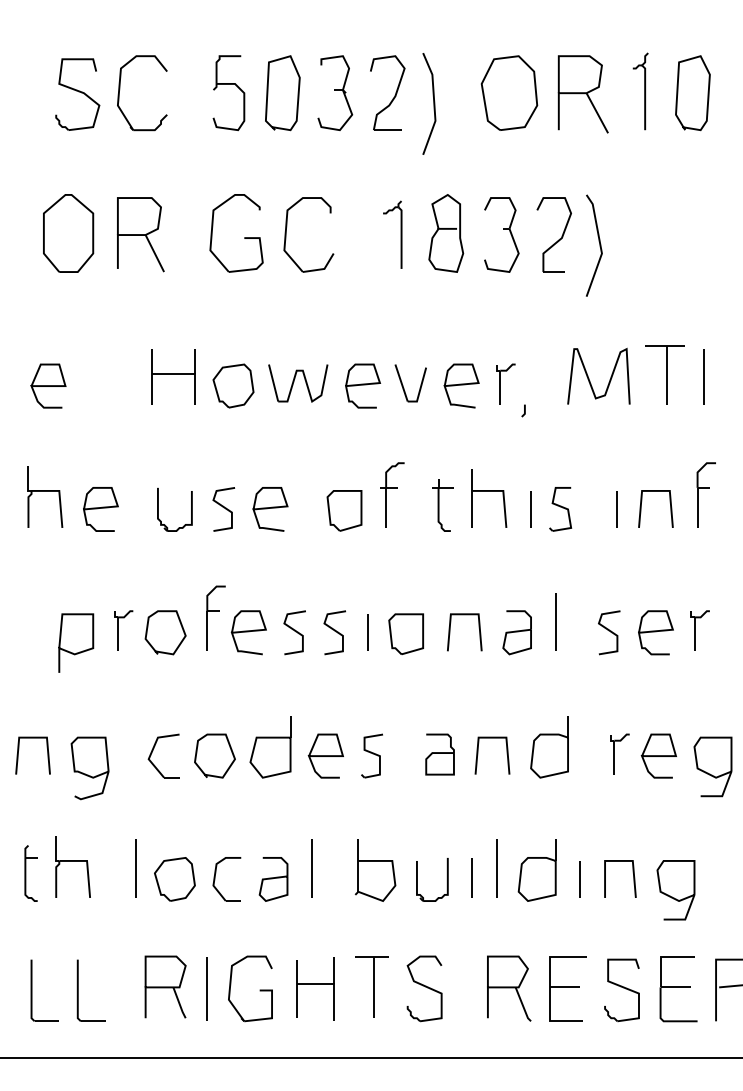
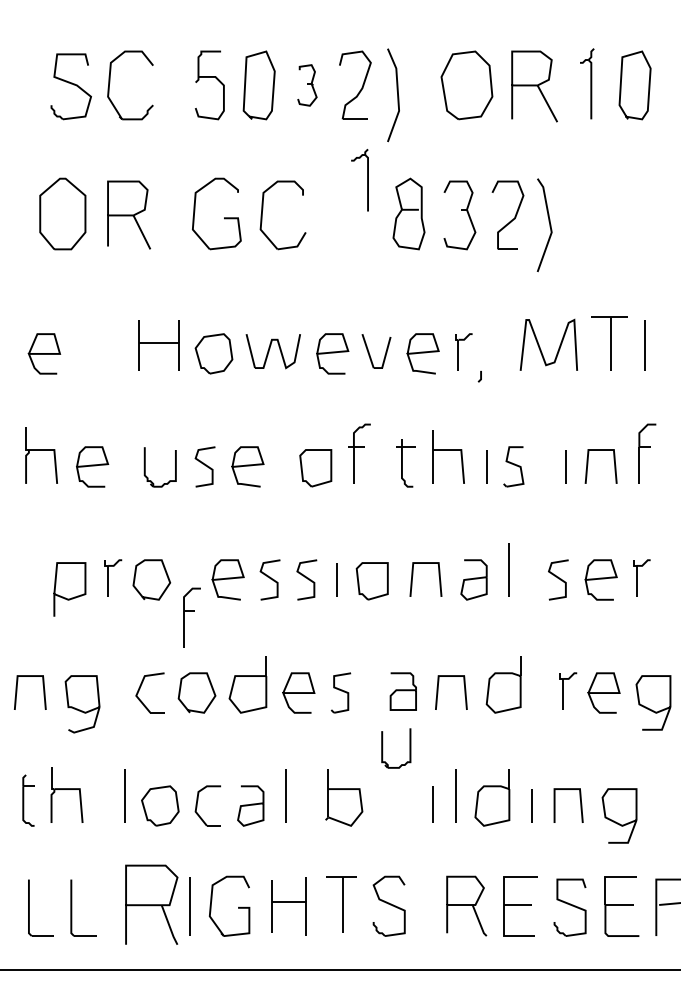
part: (335, 93) -> (307, 85), size x0.6
part: (400, 235) -> (367, 180), moved
part: (215, 618) -> (191, 617), moved
part: (418, 879) -> (383, 748), moved
part: (165, 986) -> (151, 904), size x1.4

